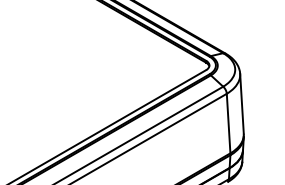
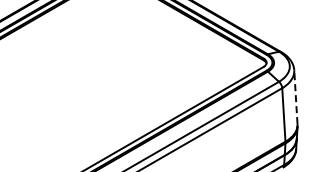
line: (241, 104) -> (295, 97), solid -> dashed

